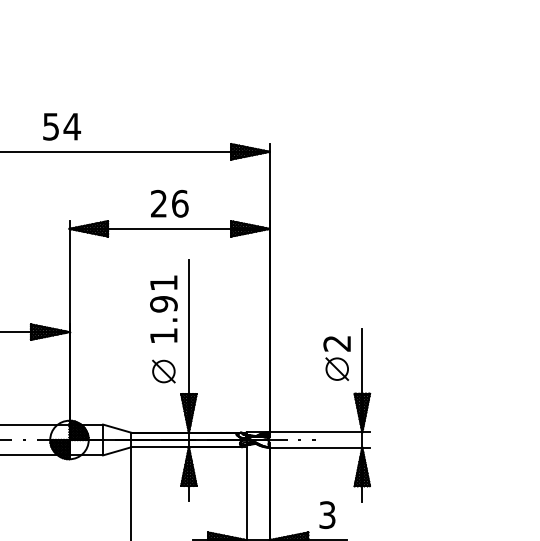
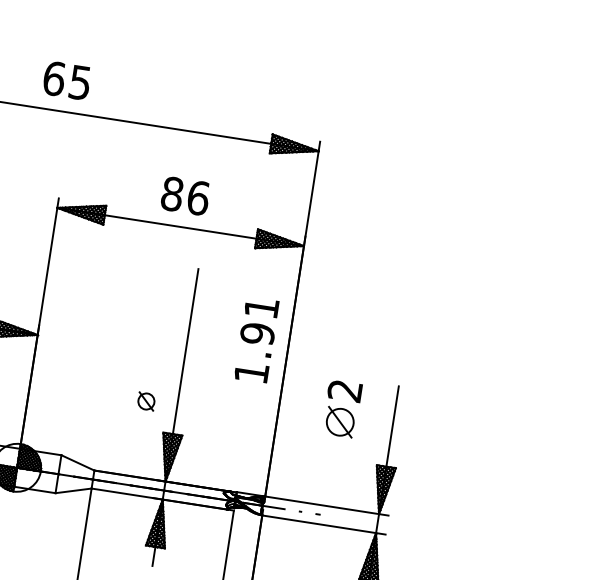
text: (62, 126) -> (68, 80), 54 -> 65
text: (158, 203) -> (171, 193), 26 -> 86
text: (163, 308) -> (256, 339), moved
part: (336, 358) -> (341, 408), moved
part: (163, 371) -> (145, 401), size x0.6

